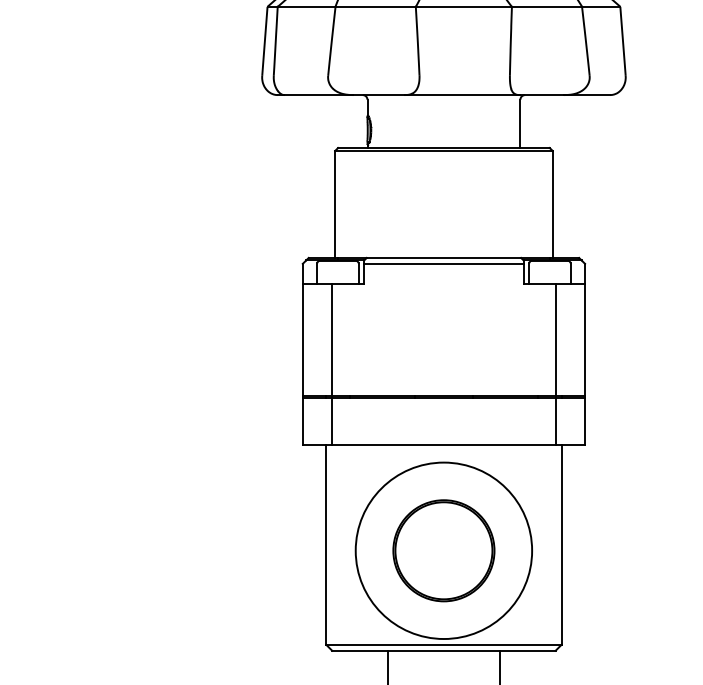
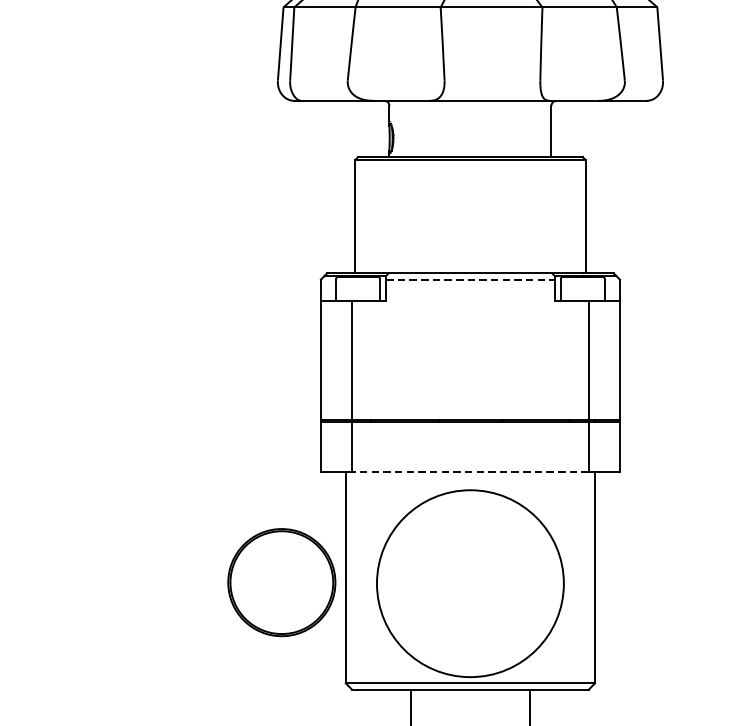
line: (443, 263) -> (469, 279), solid -> dashed
line: (443, 444) -> (469, 471), solid -> dashed
part: (443, 550) -> (281, 582), moved

